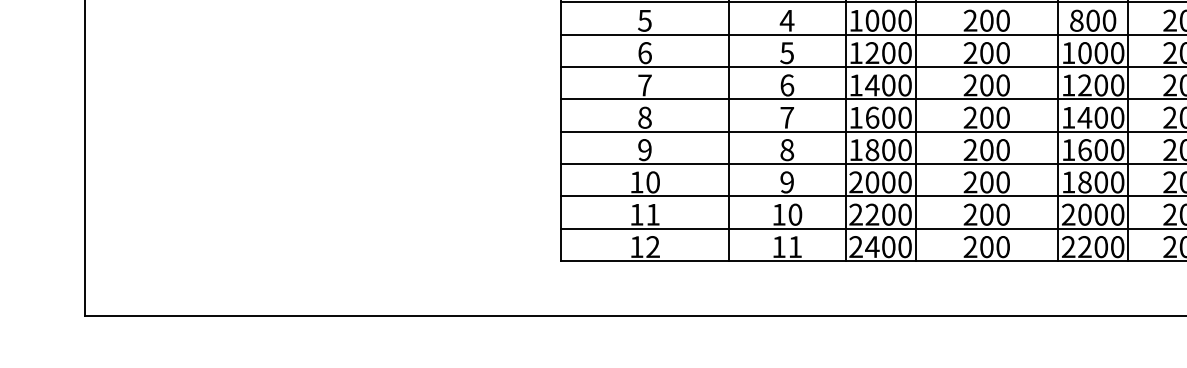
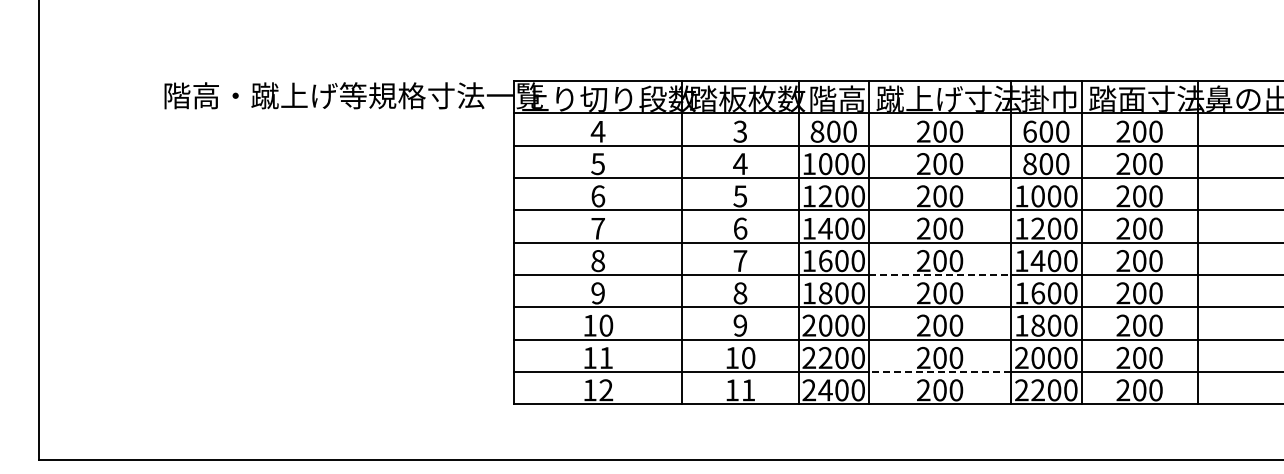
line: (987, 132) -> (940, 275), solid -> dashed
line: (986, 229) -> (939, 372), solid -> dashed

